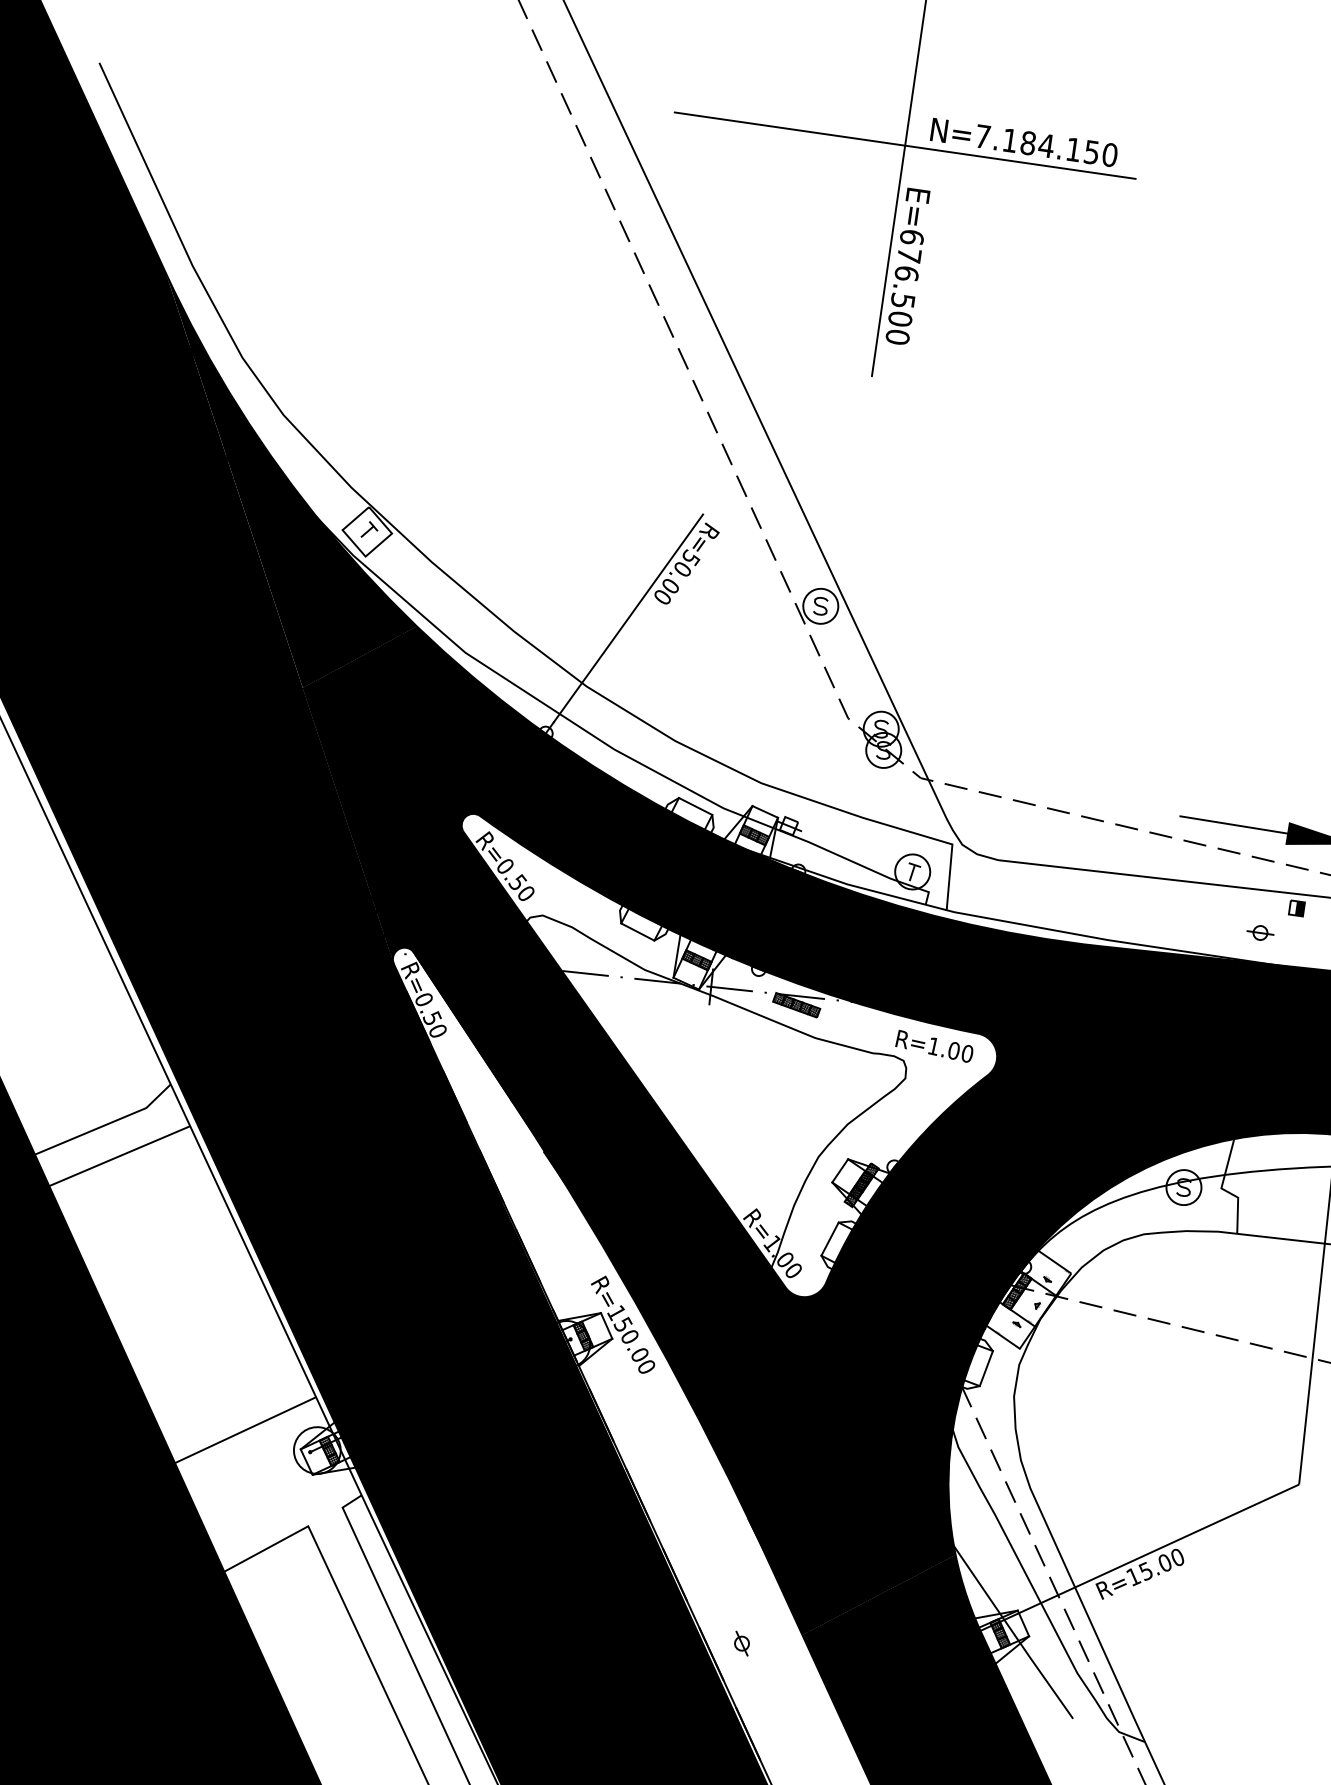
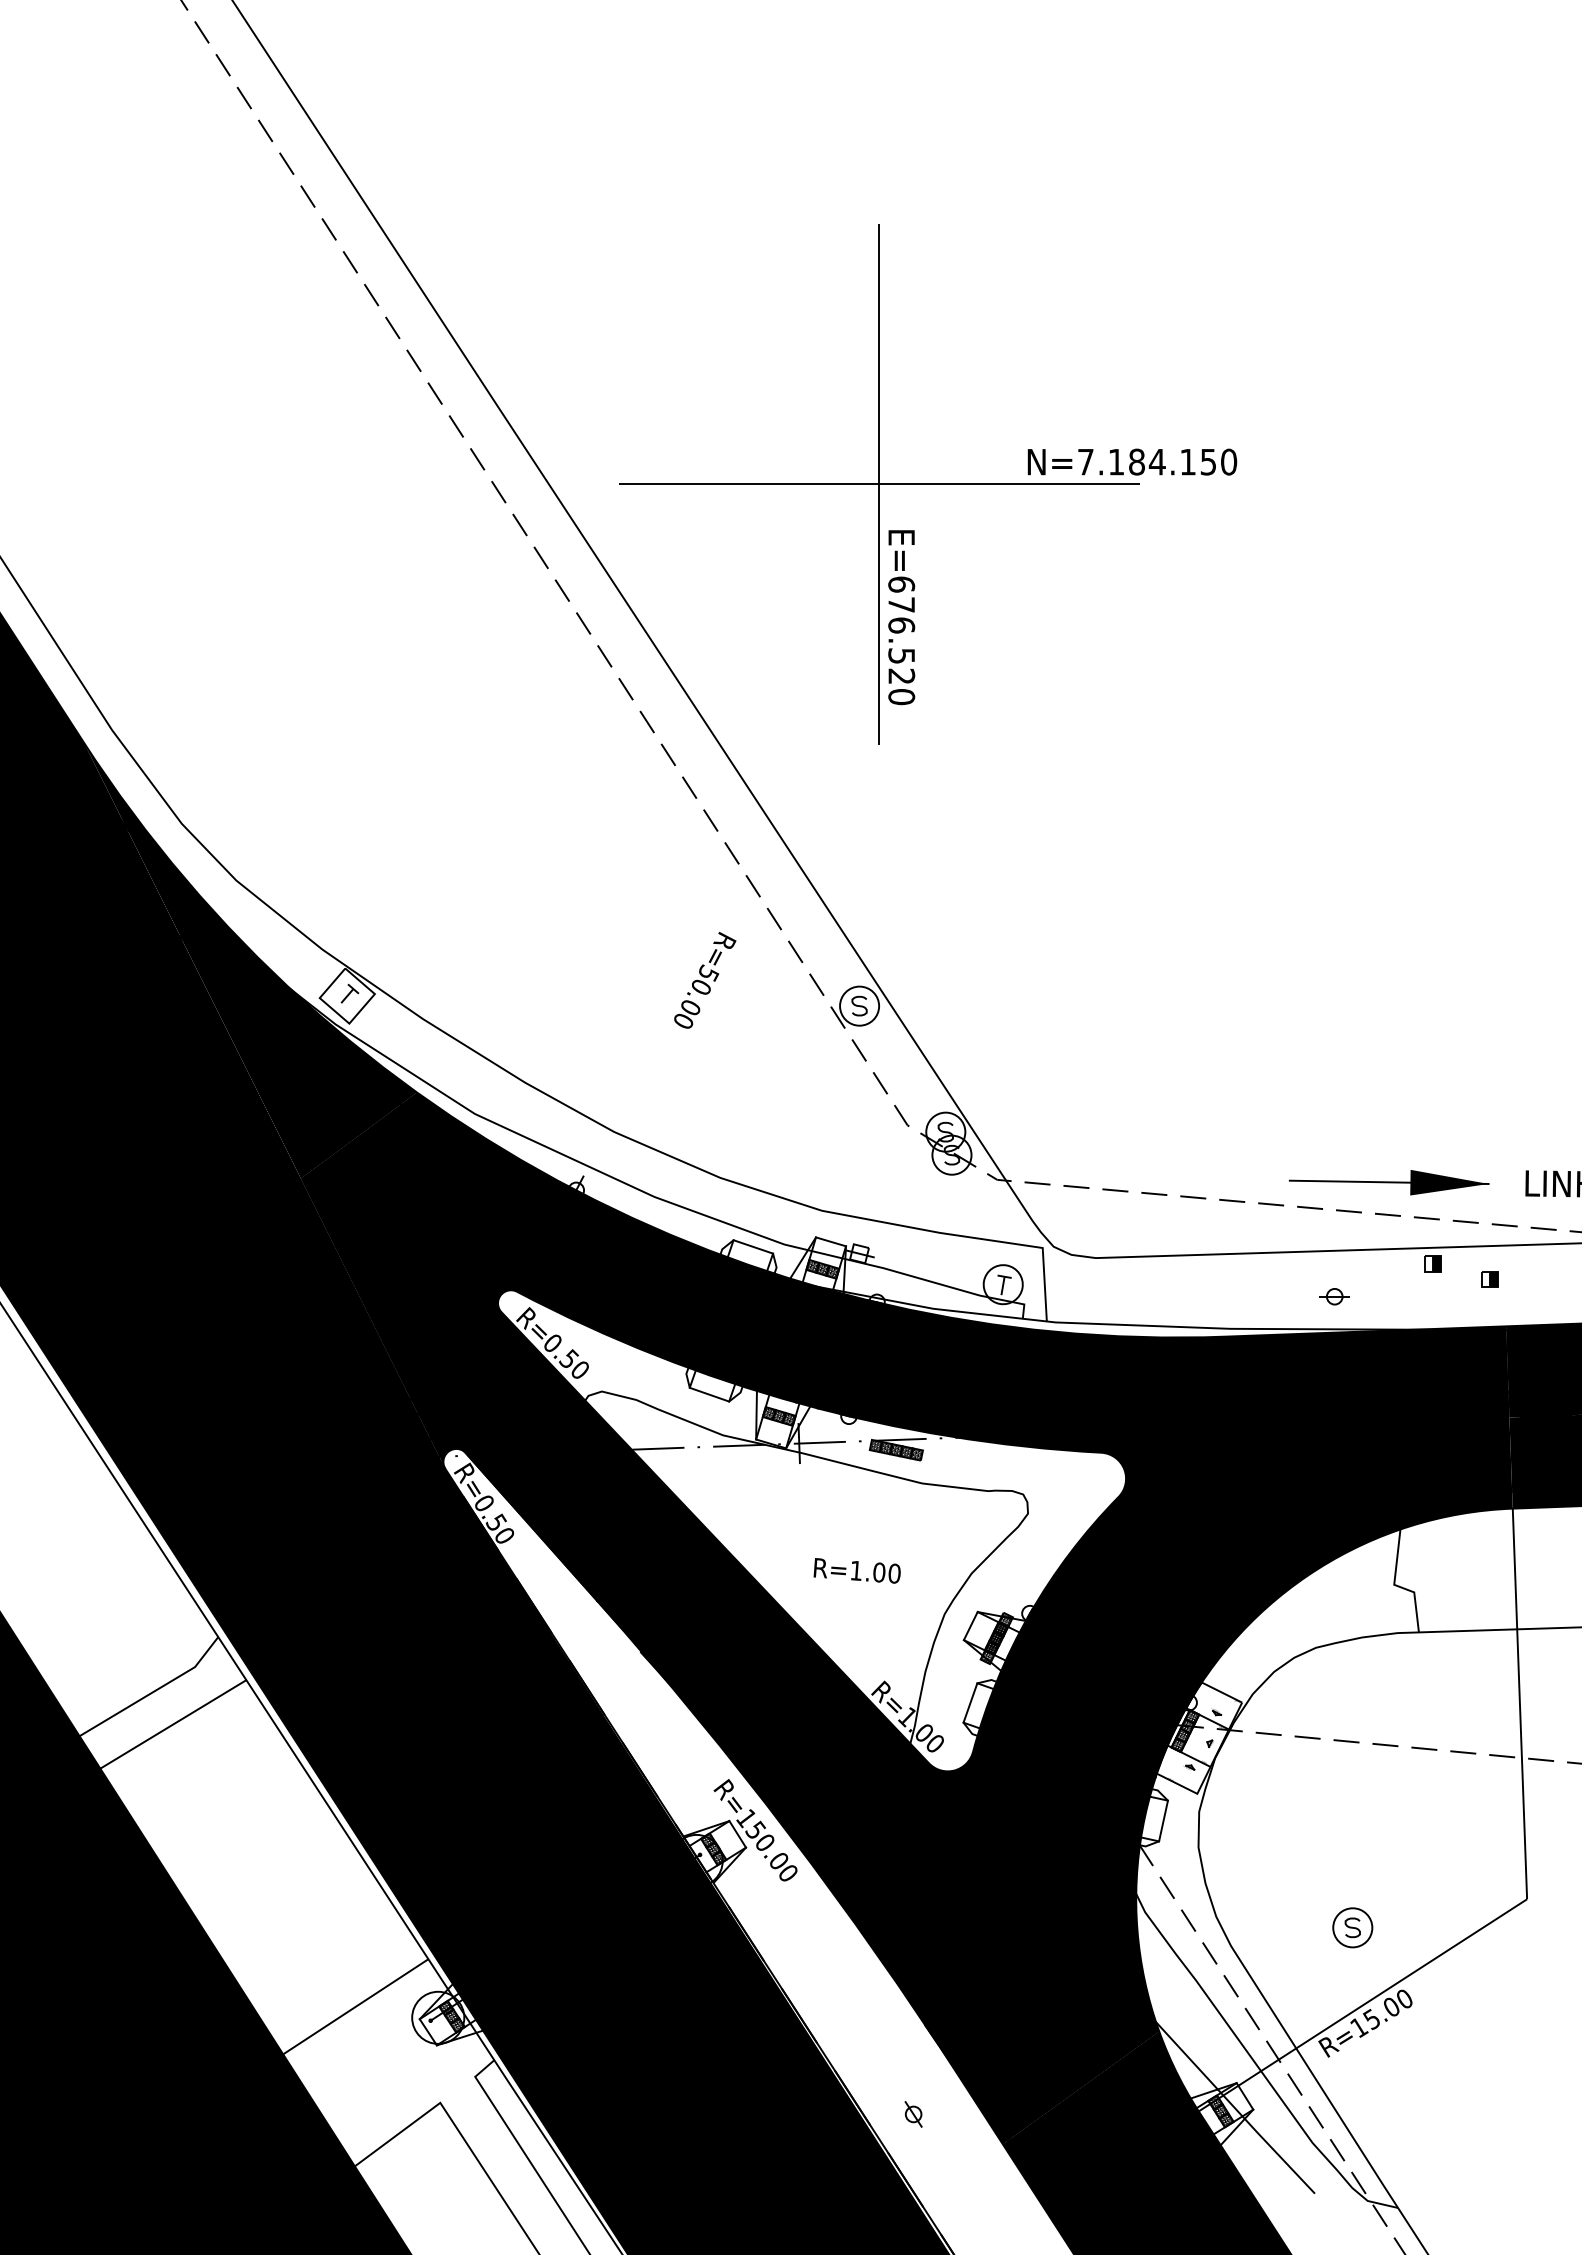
text: (1024, 142) -> (1132, 461), moved
text: (900, 319) -> (901, 676), E=676.500 -> E=676.520
line: (628, 617) -> (649, 1049), removed
part: (1260, 932) -> (1334, 1296), moved
text: (934, 1046) -> (856, 1570), moved
part: (1183, 1187) -> (1352, 1927), moved
part: (741, 1643) -> (913, 2114), moved

